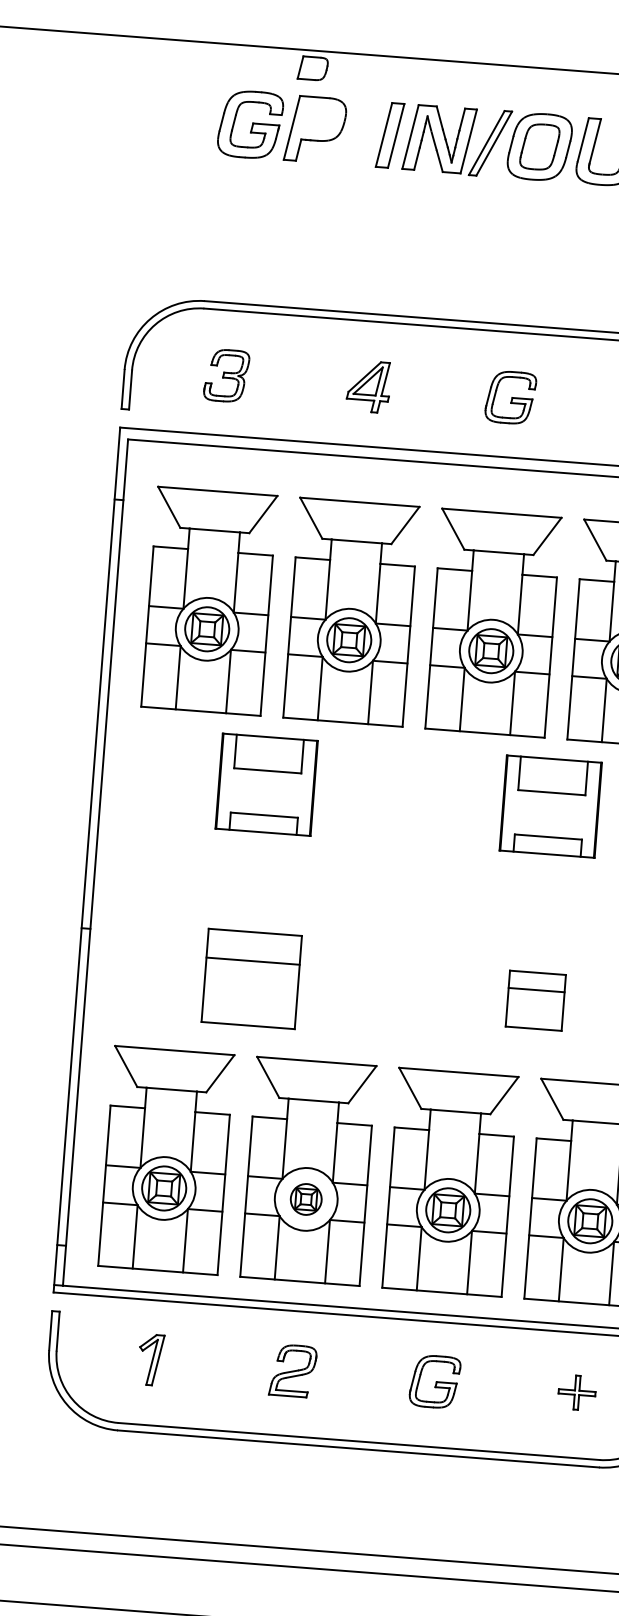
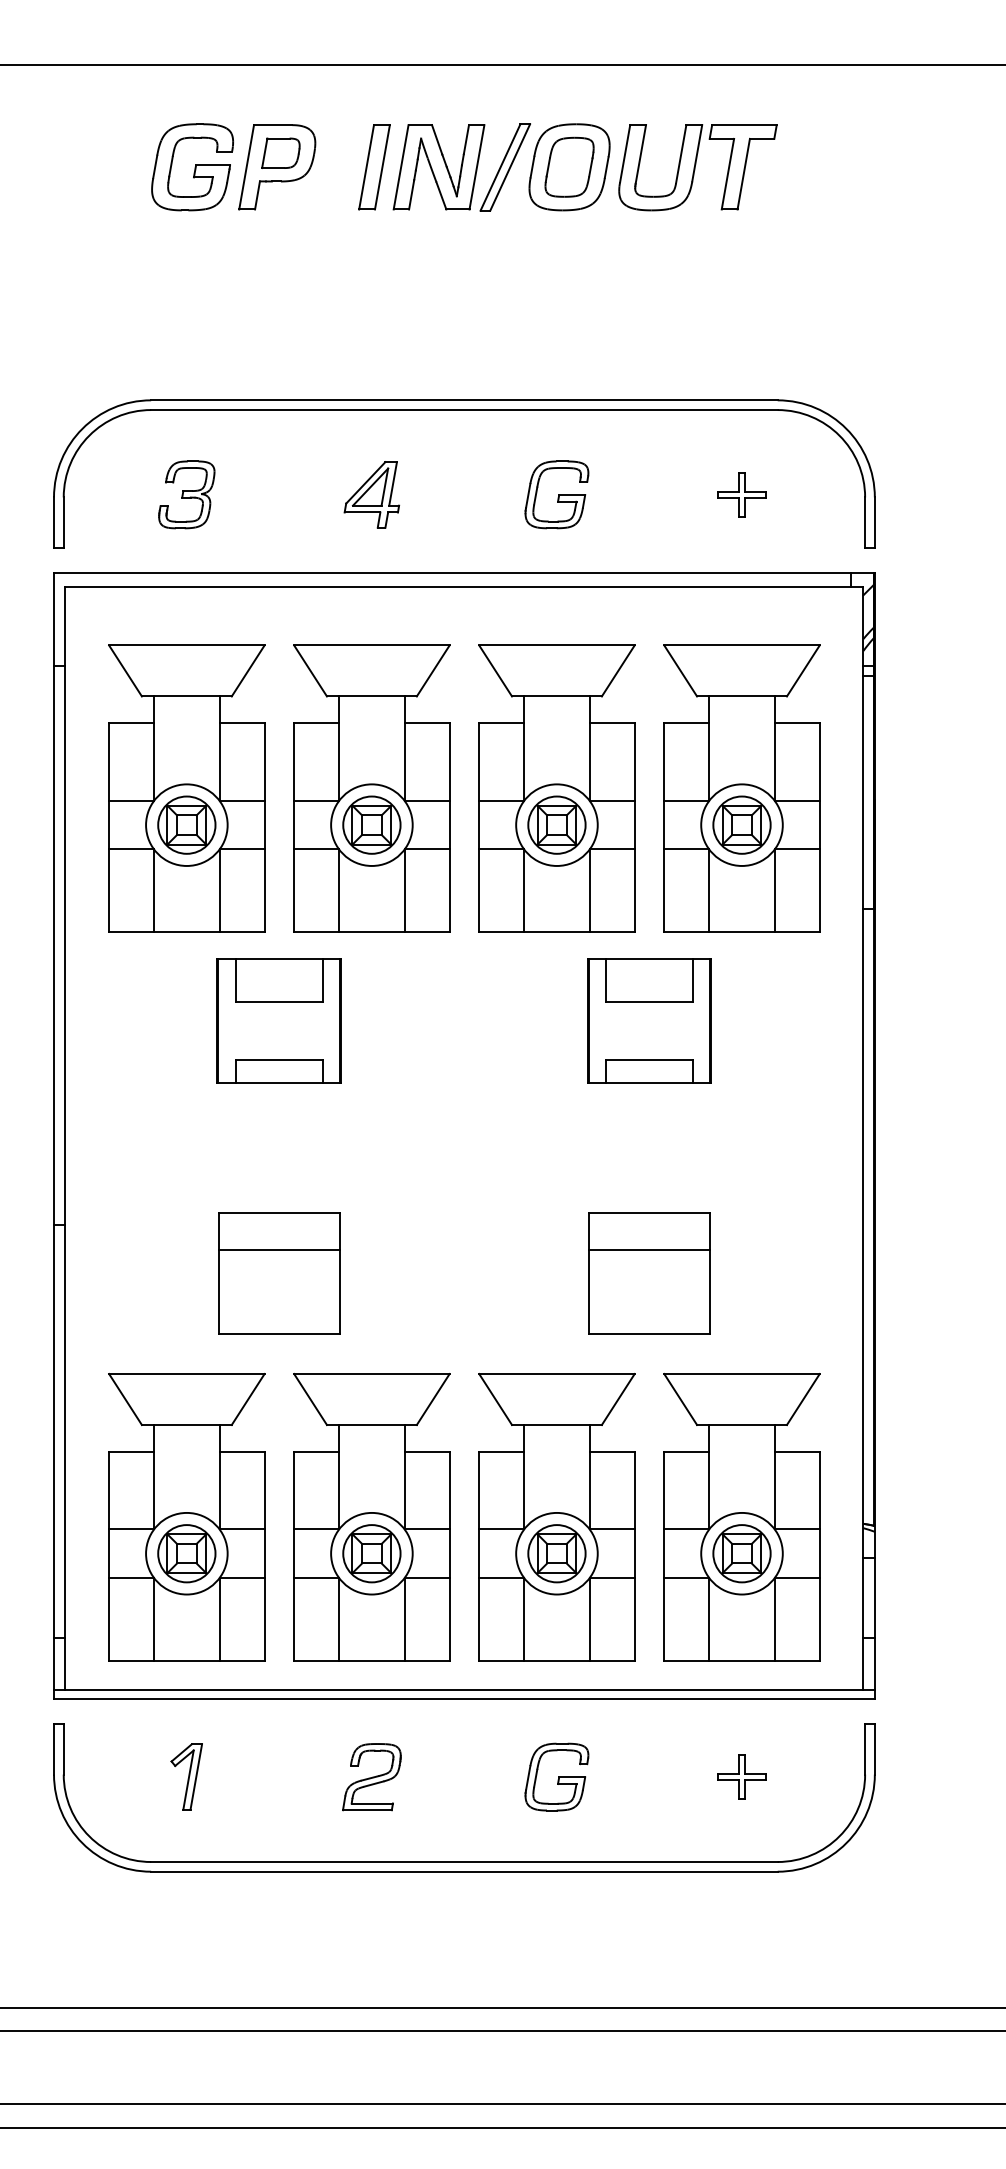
part: (312, 67) -> (280, 152), moved
part: (535, 1000) -> (649, 1273), size x1.67
part: (305, 1199) -> (371, 1553), size x1.43

